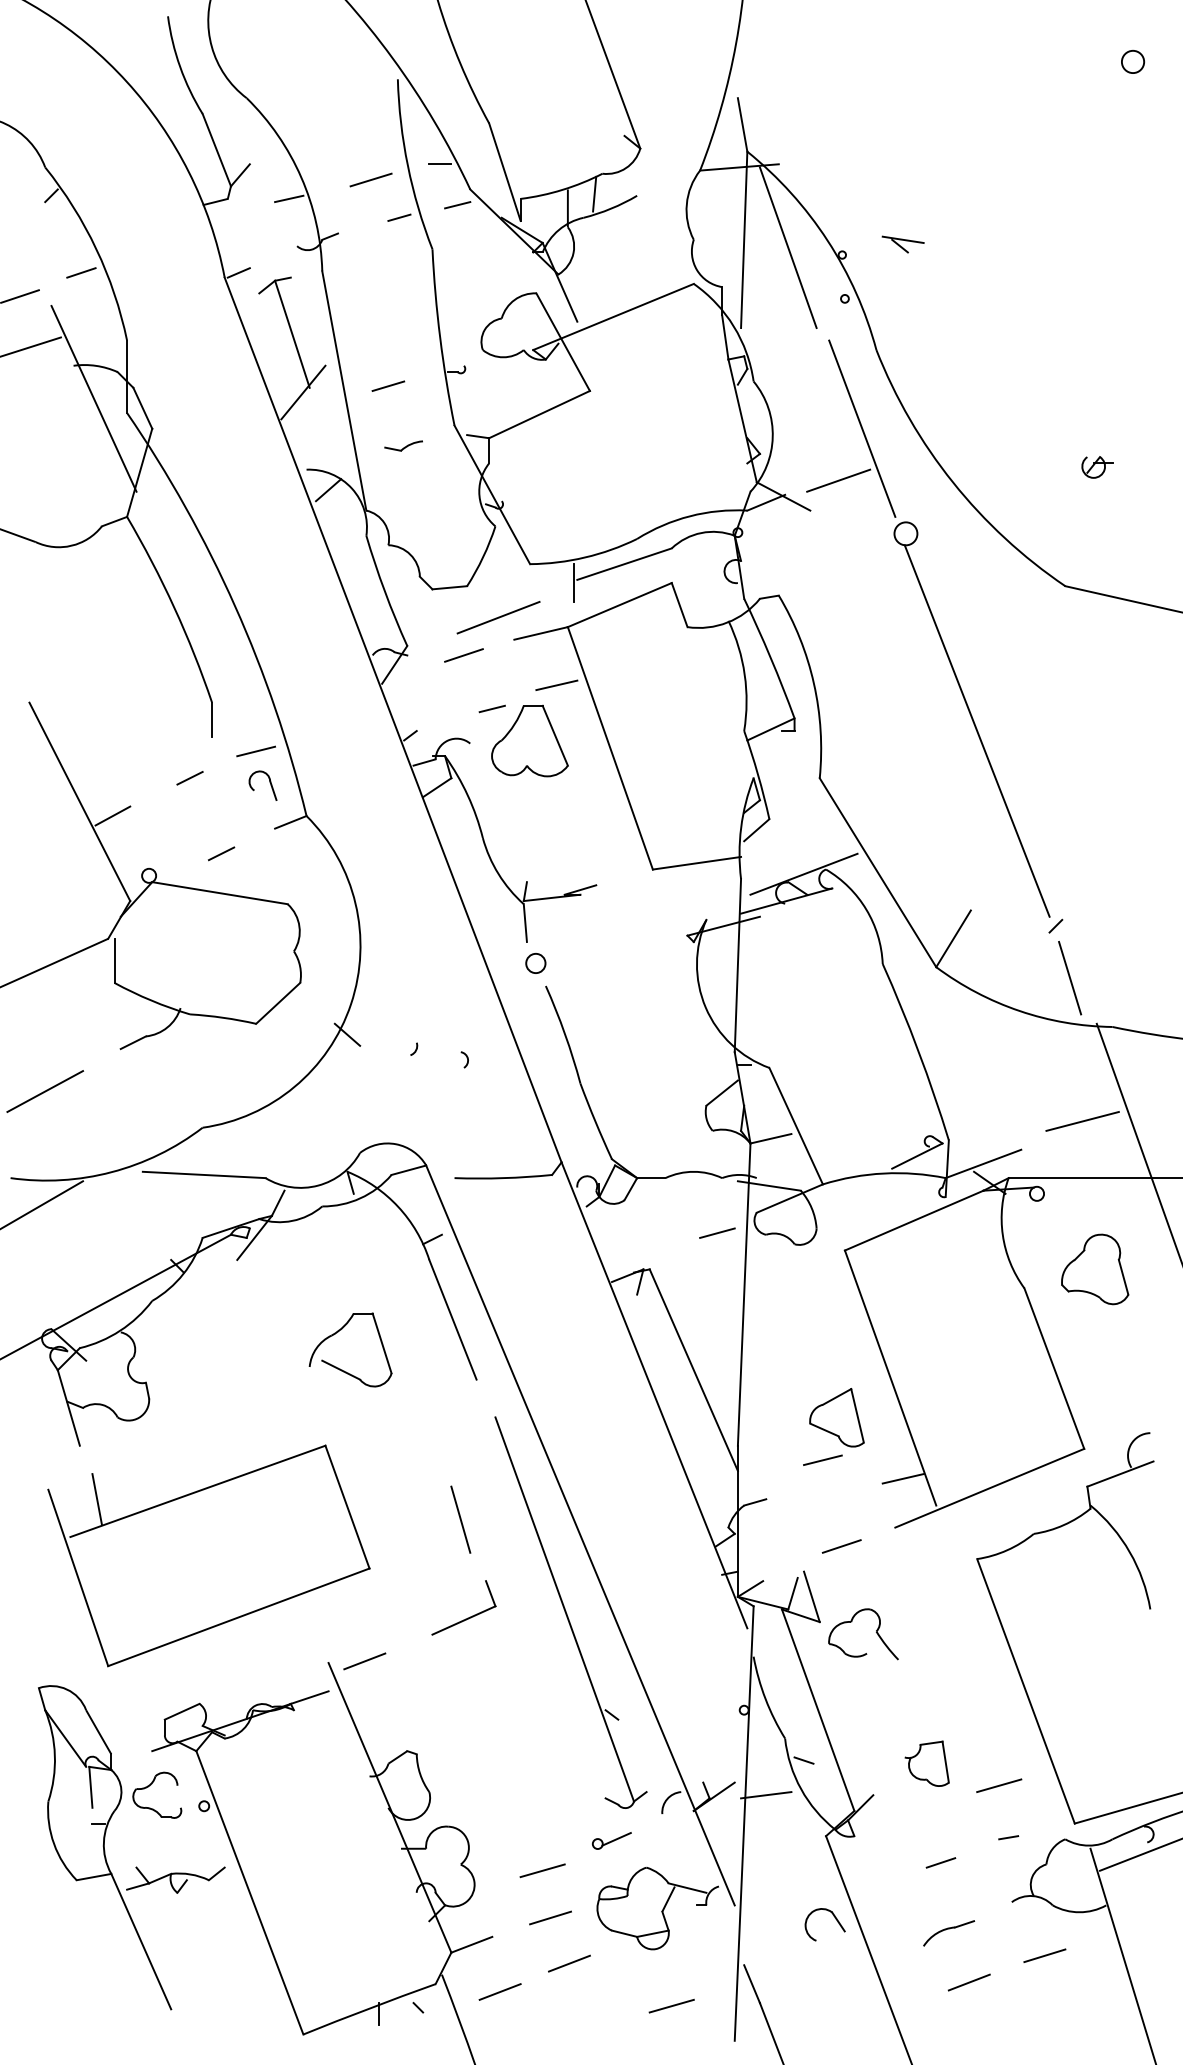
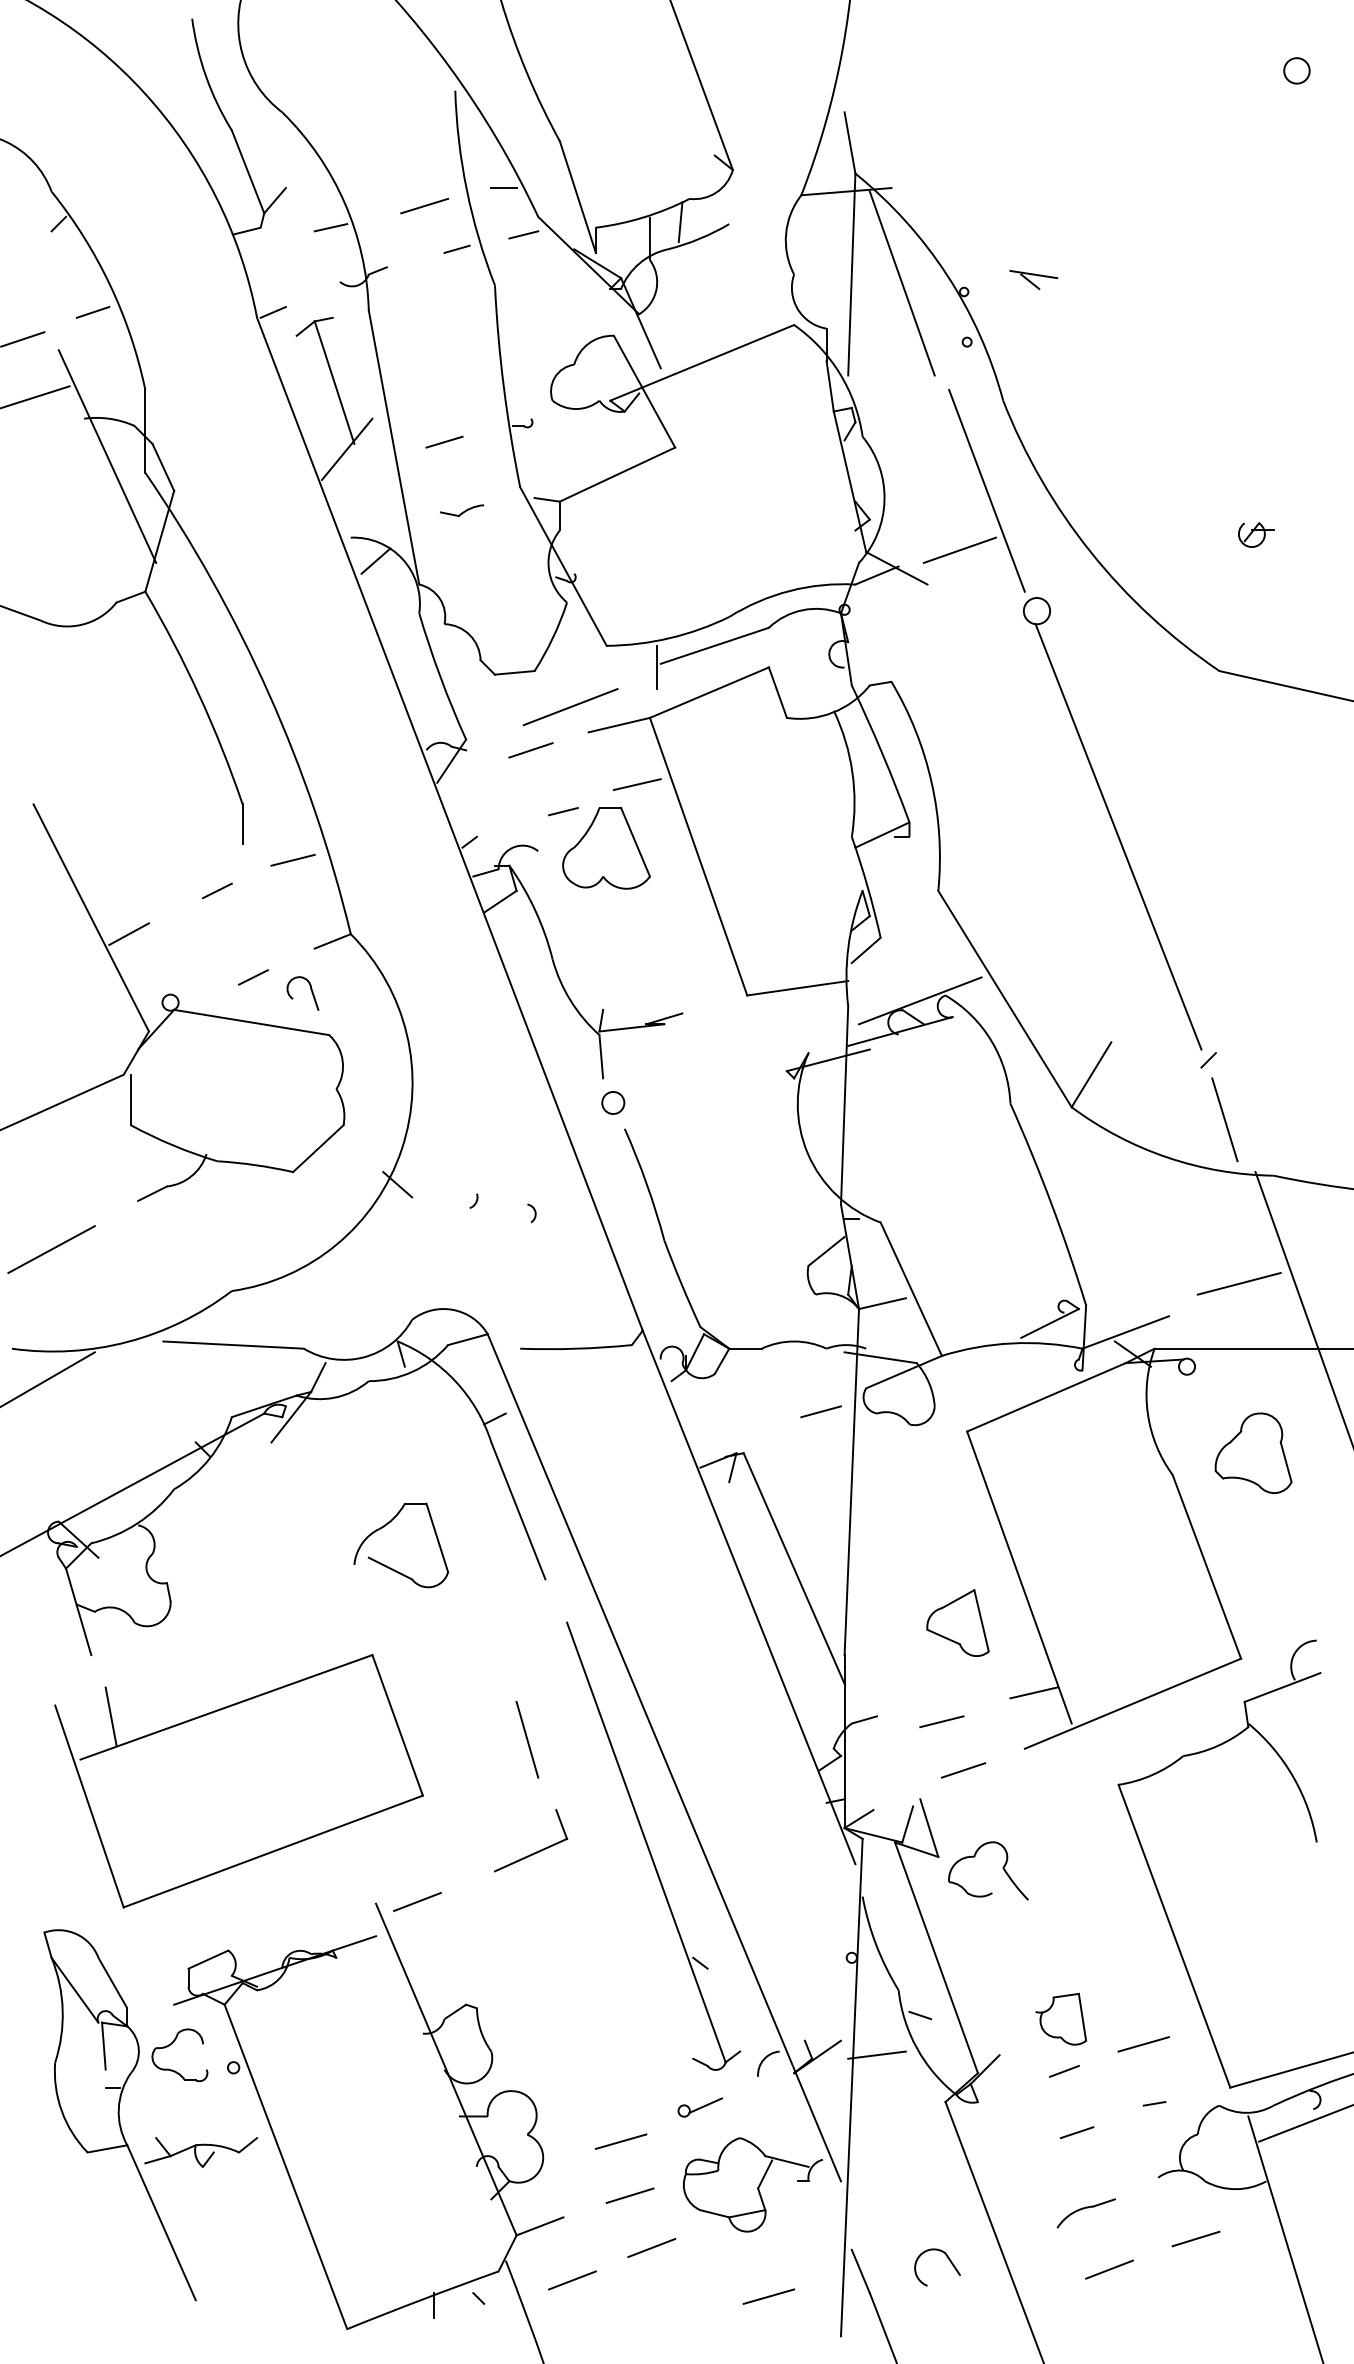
part: (269, 783) -> (310, 990), moved
line: (822, 1460) -> (941, 1721), moved
line: (929, 1808) -> (1064, 2070), added
part: (835, 1919) -> (949, 2261), moved

